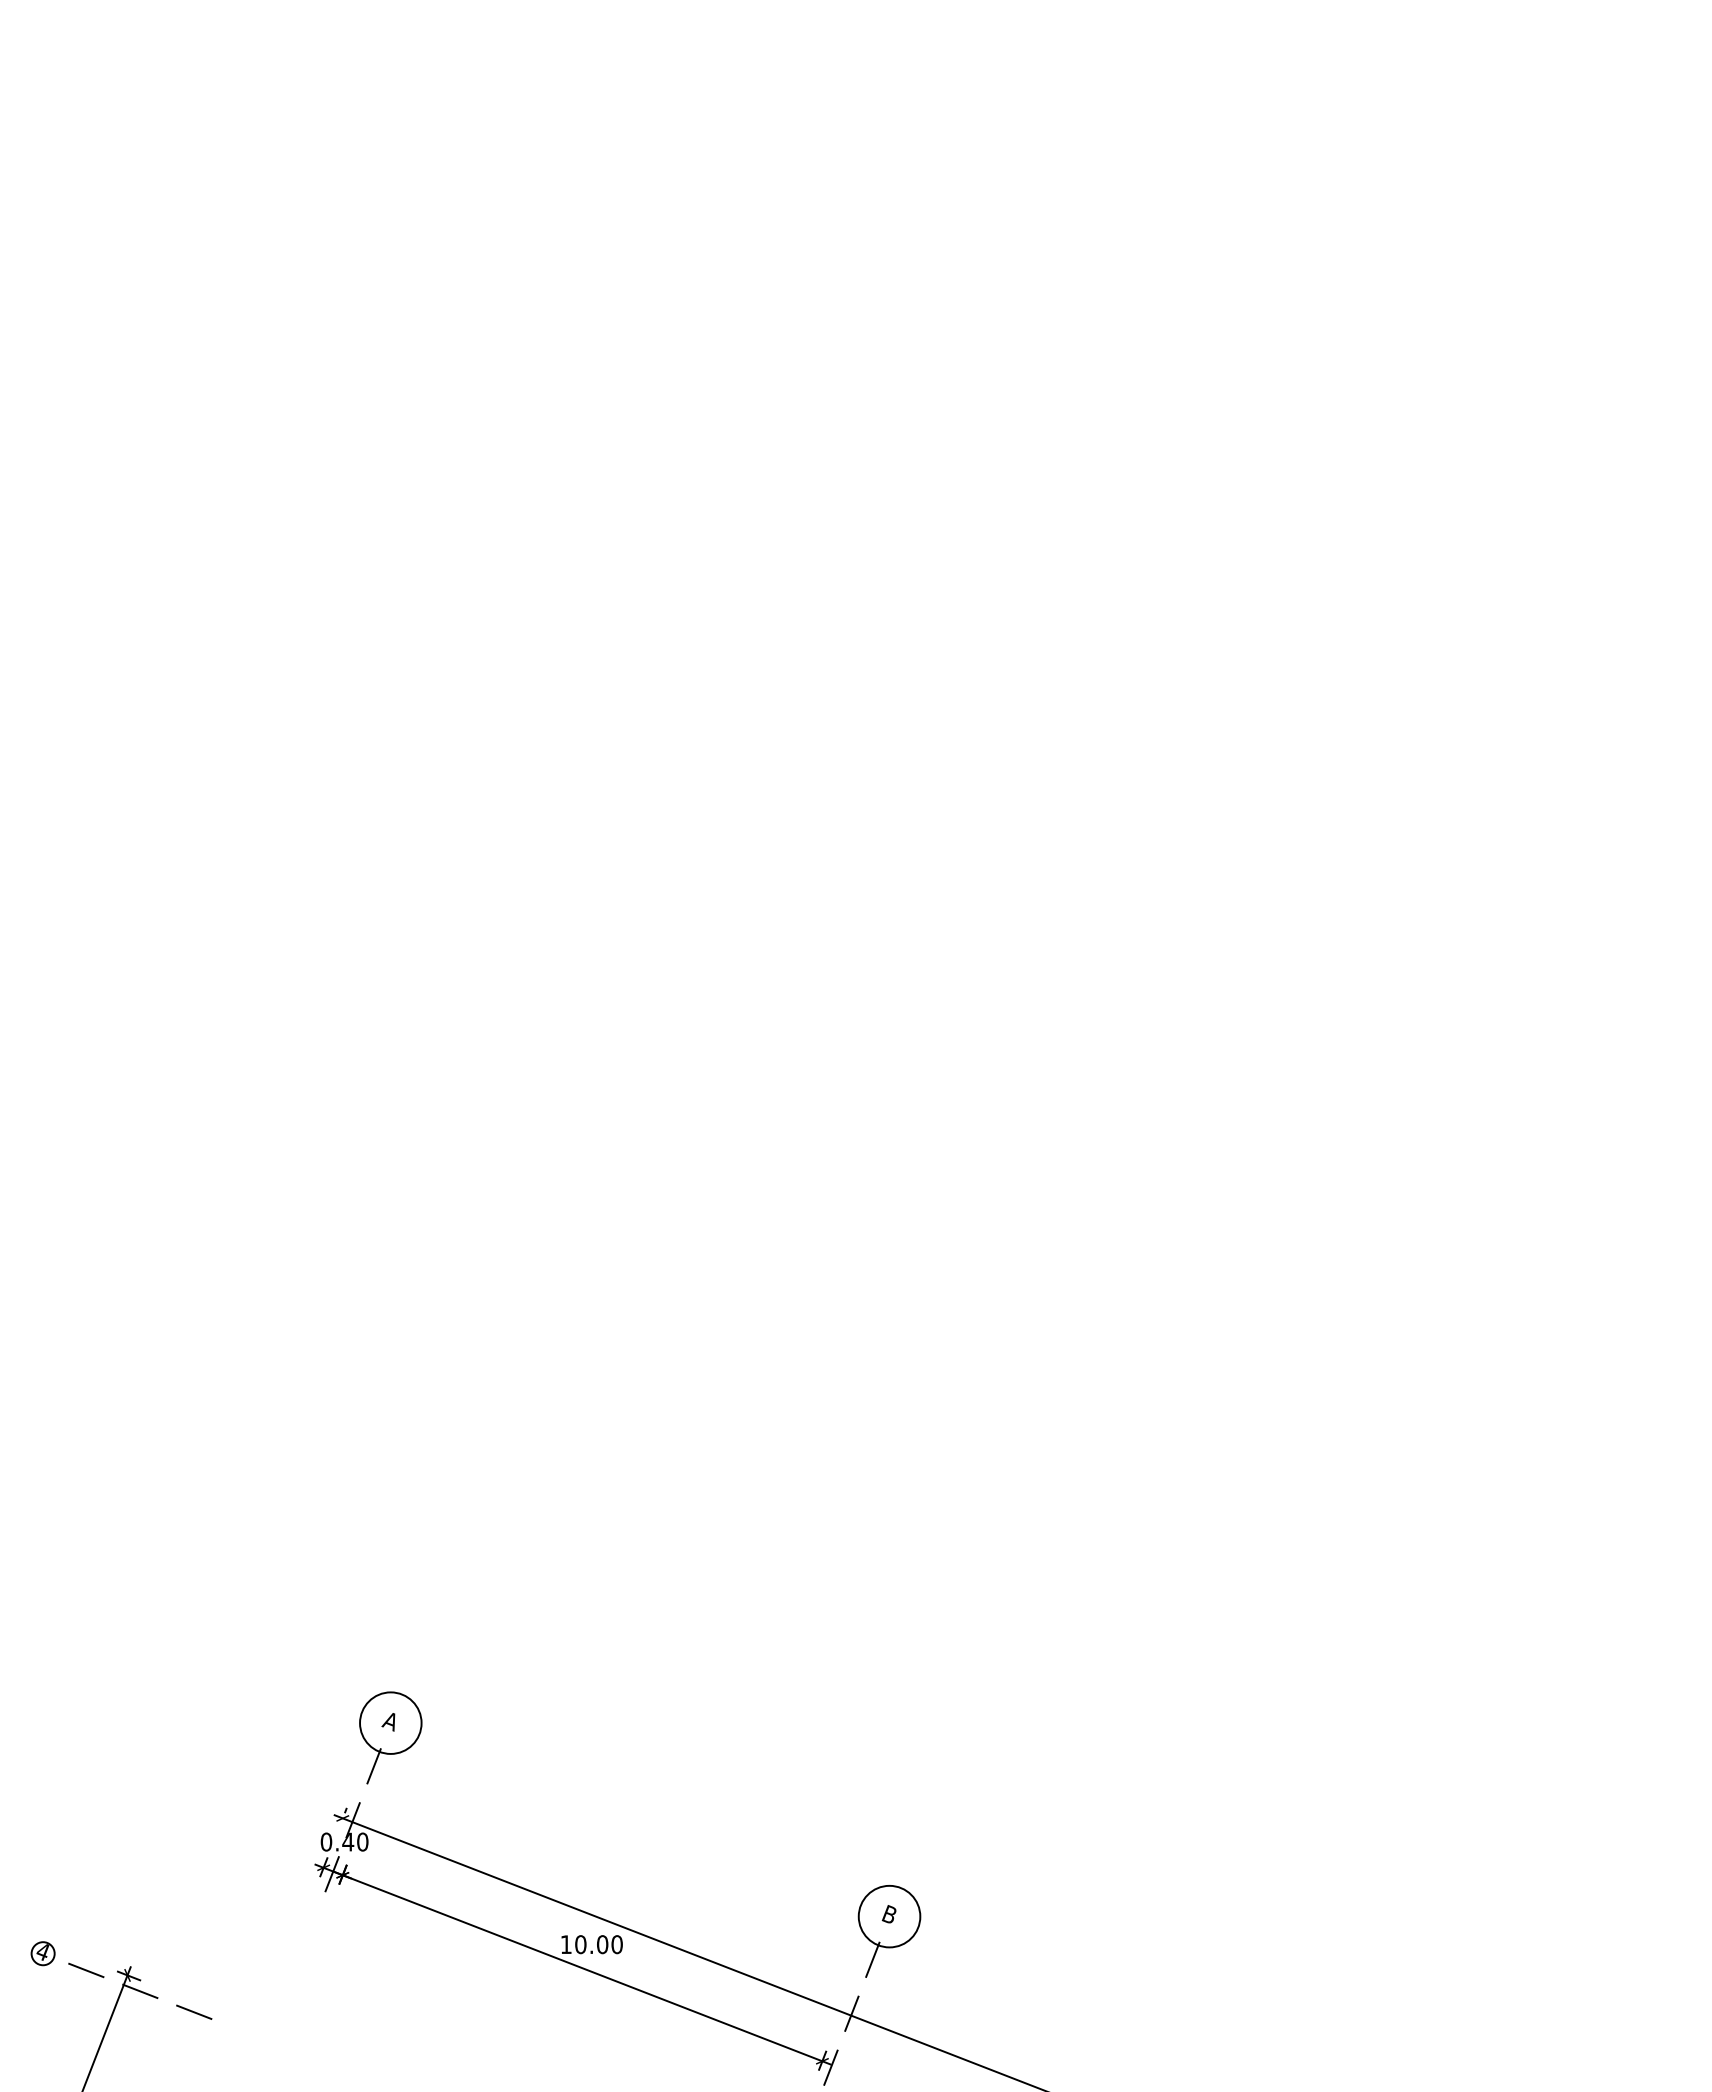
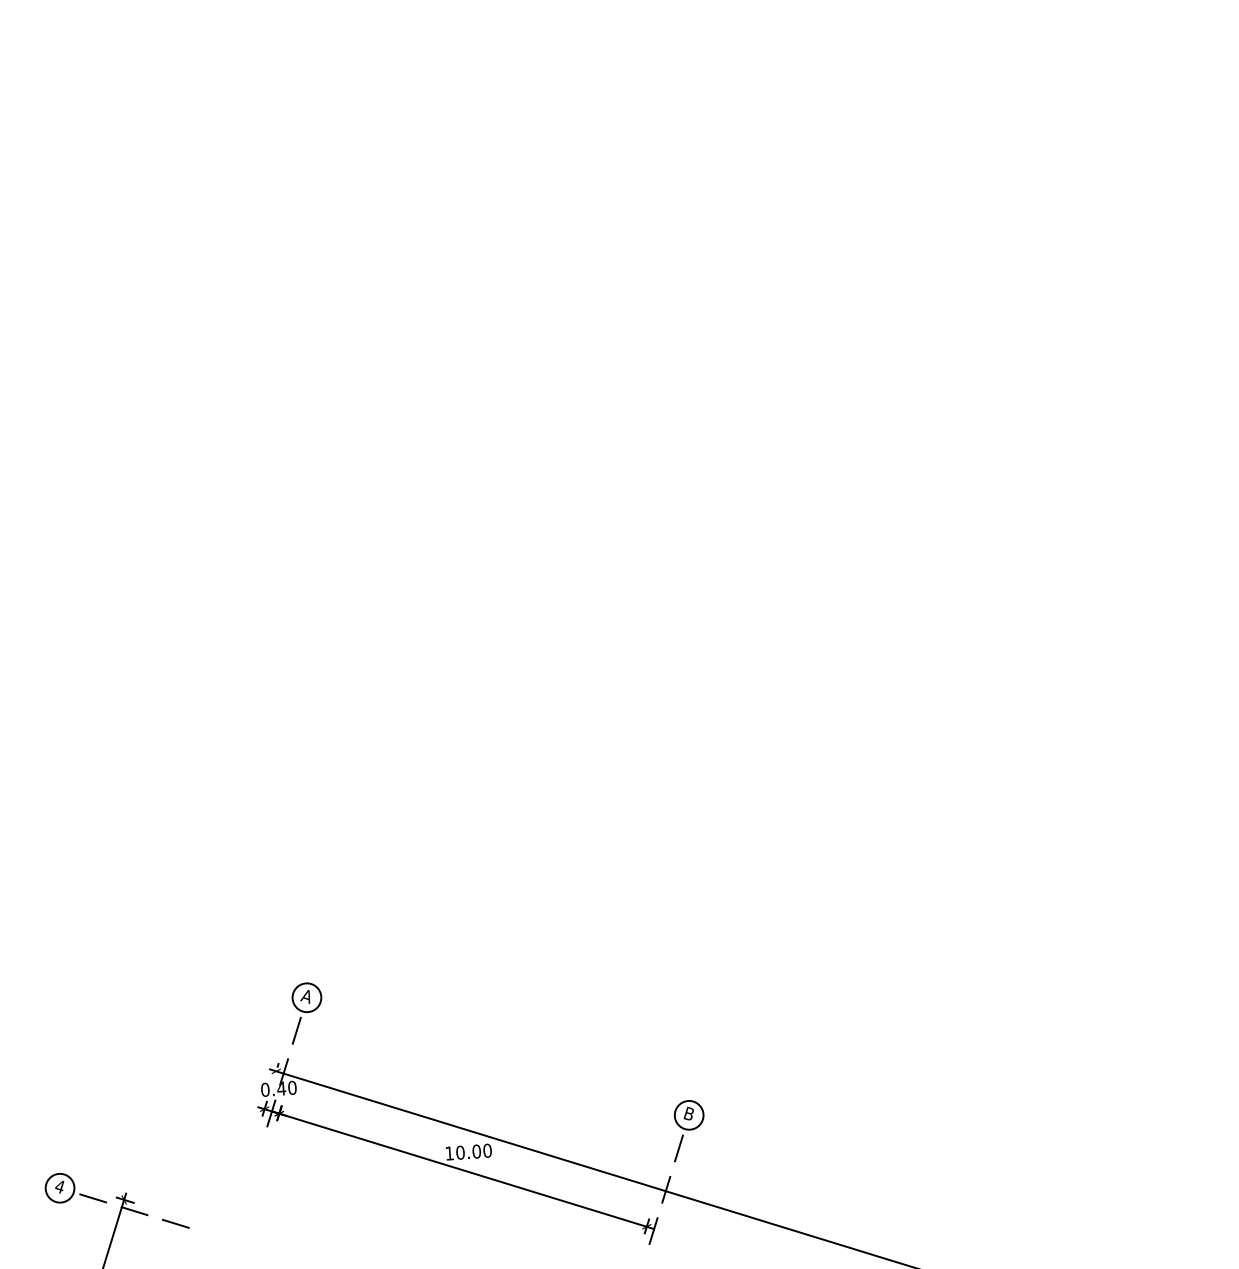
circle: (390, 1722) -> (306, 997), size x0.62
circle: (889, 1916) -> (689, 1115), size x0.62
circle: (42, 1953) -> (59, 1188), size x1.67

